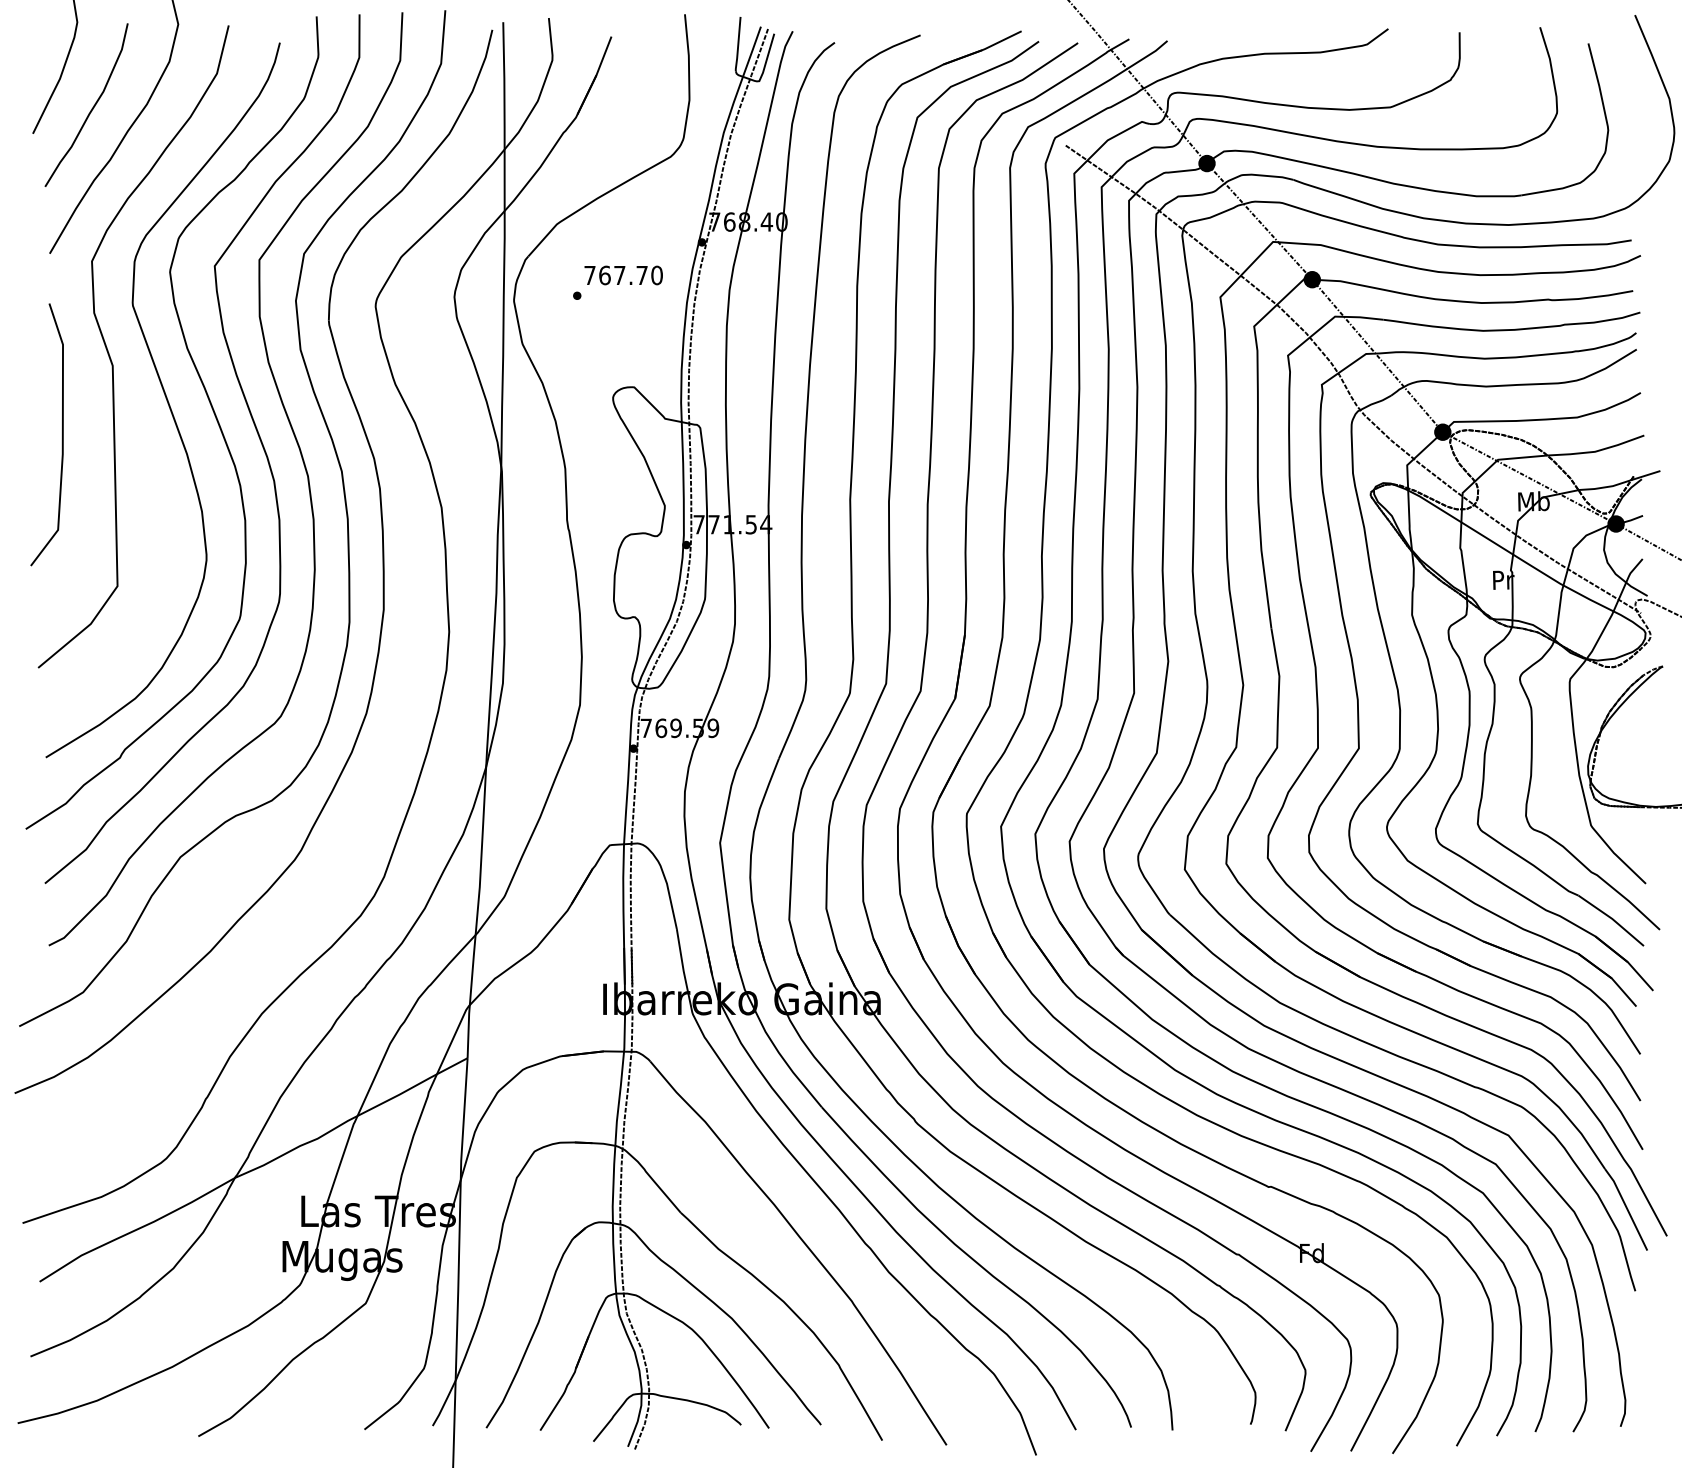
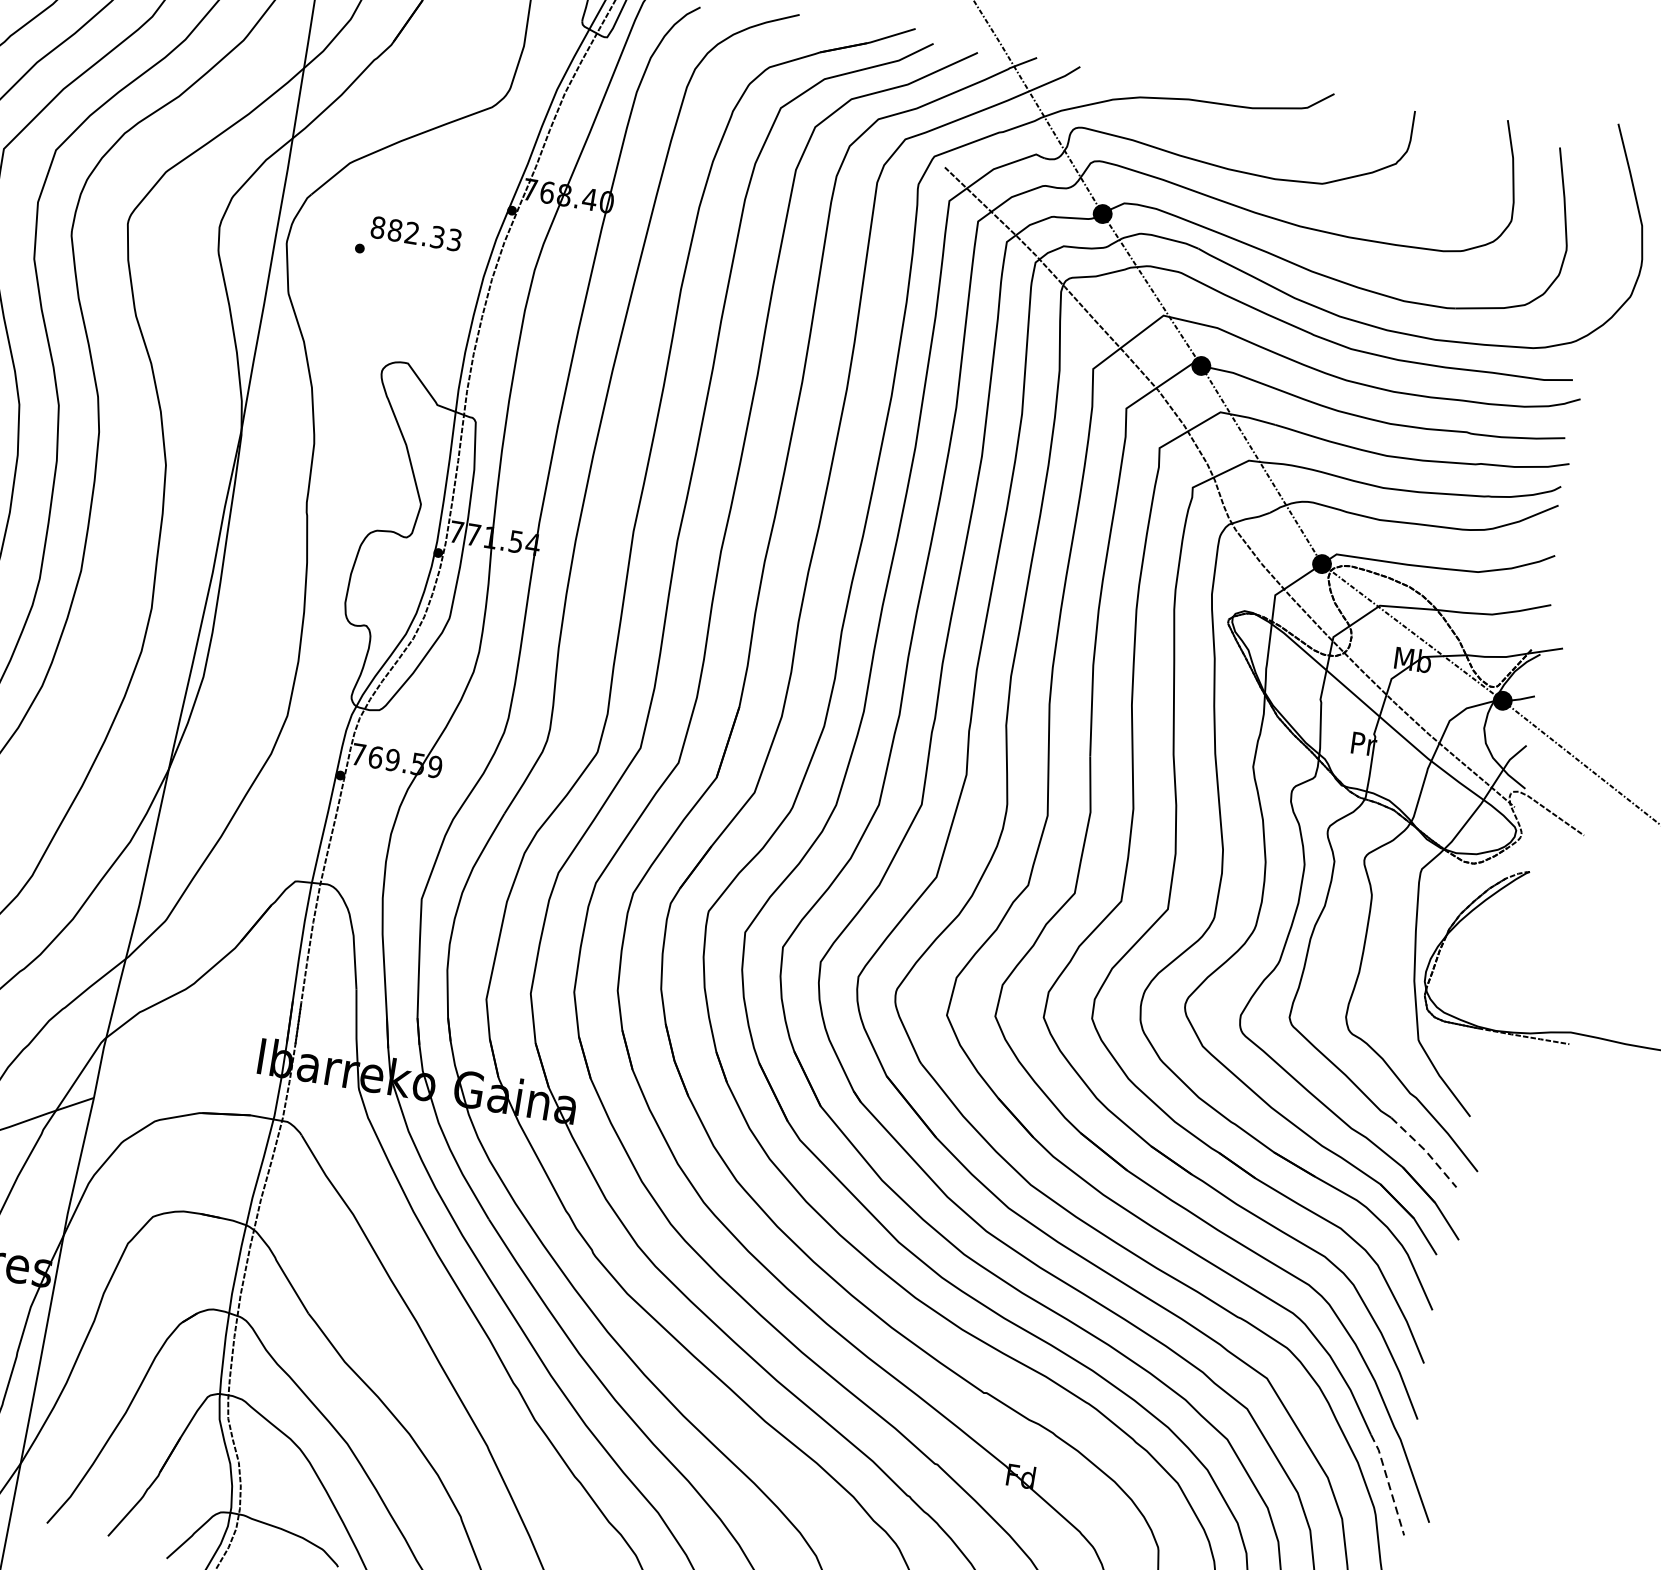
text: (623, 275) -> (416, 233), 767.70 -> 882.33
line: (1612, 918) -> (1425, 1150), solid -> dashed
line: (1627, 1208) -> (1389, 1483), solid -> dashed

